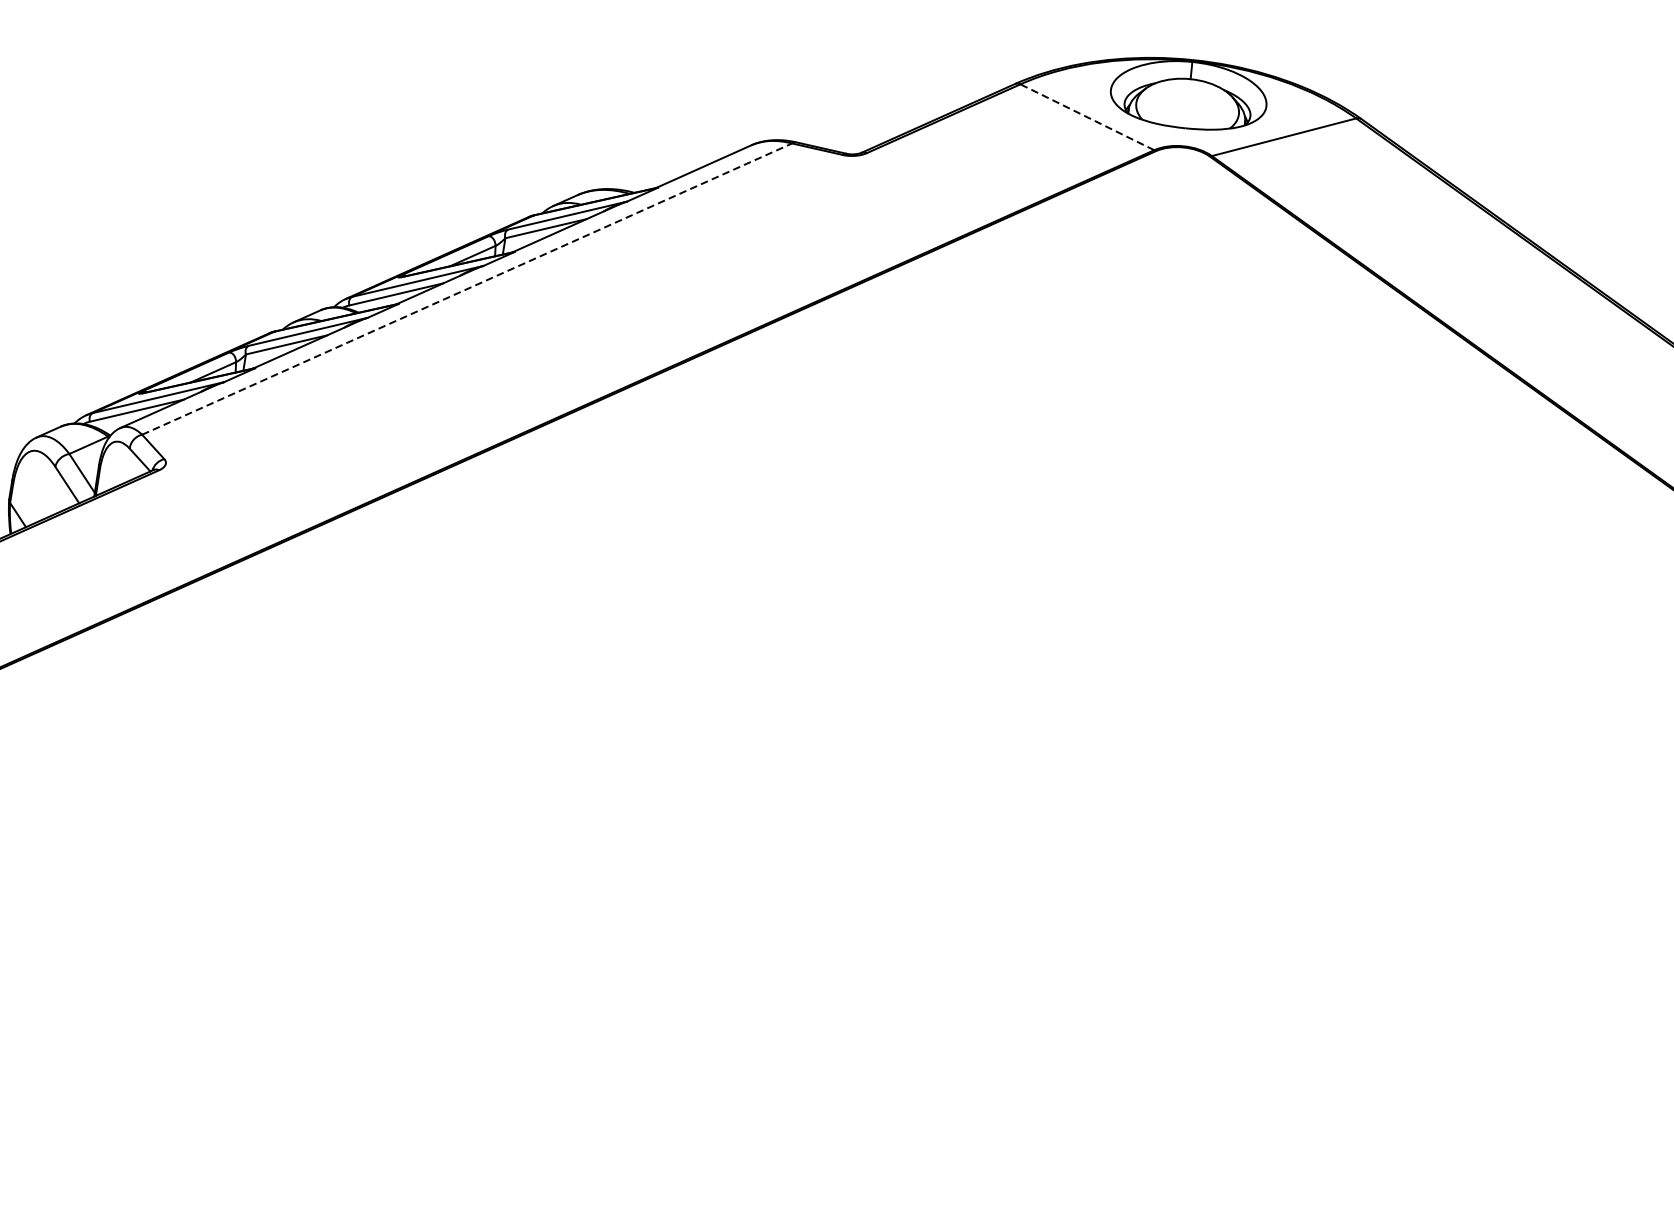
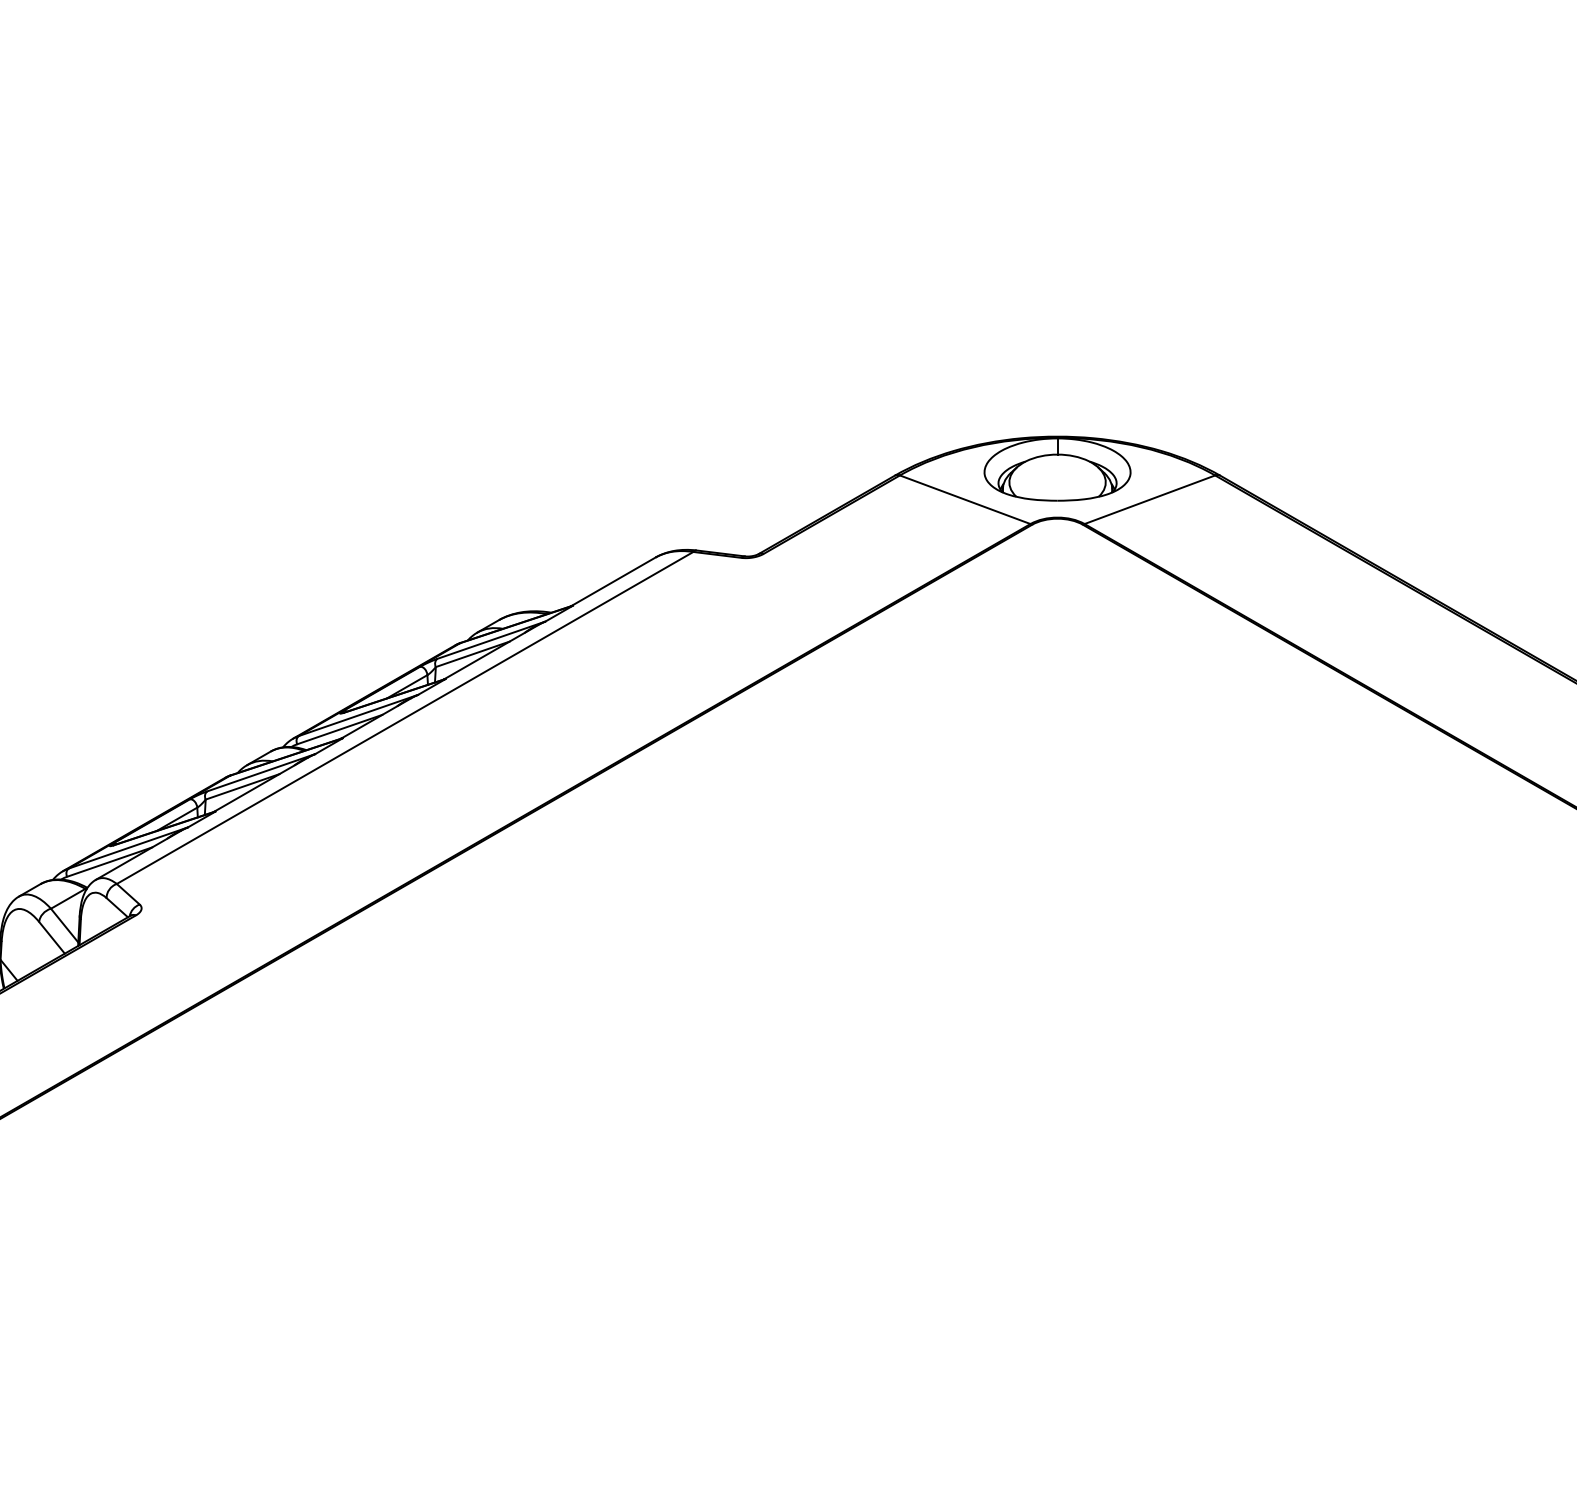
line: (1087, 117) -> (965, 499), dashed -> solid
line: (467, 288) -> (405, 717), dashed -> solid

